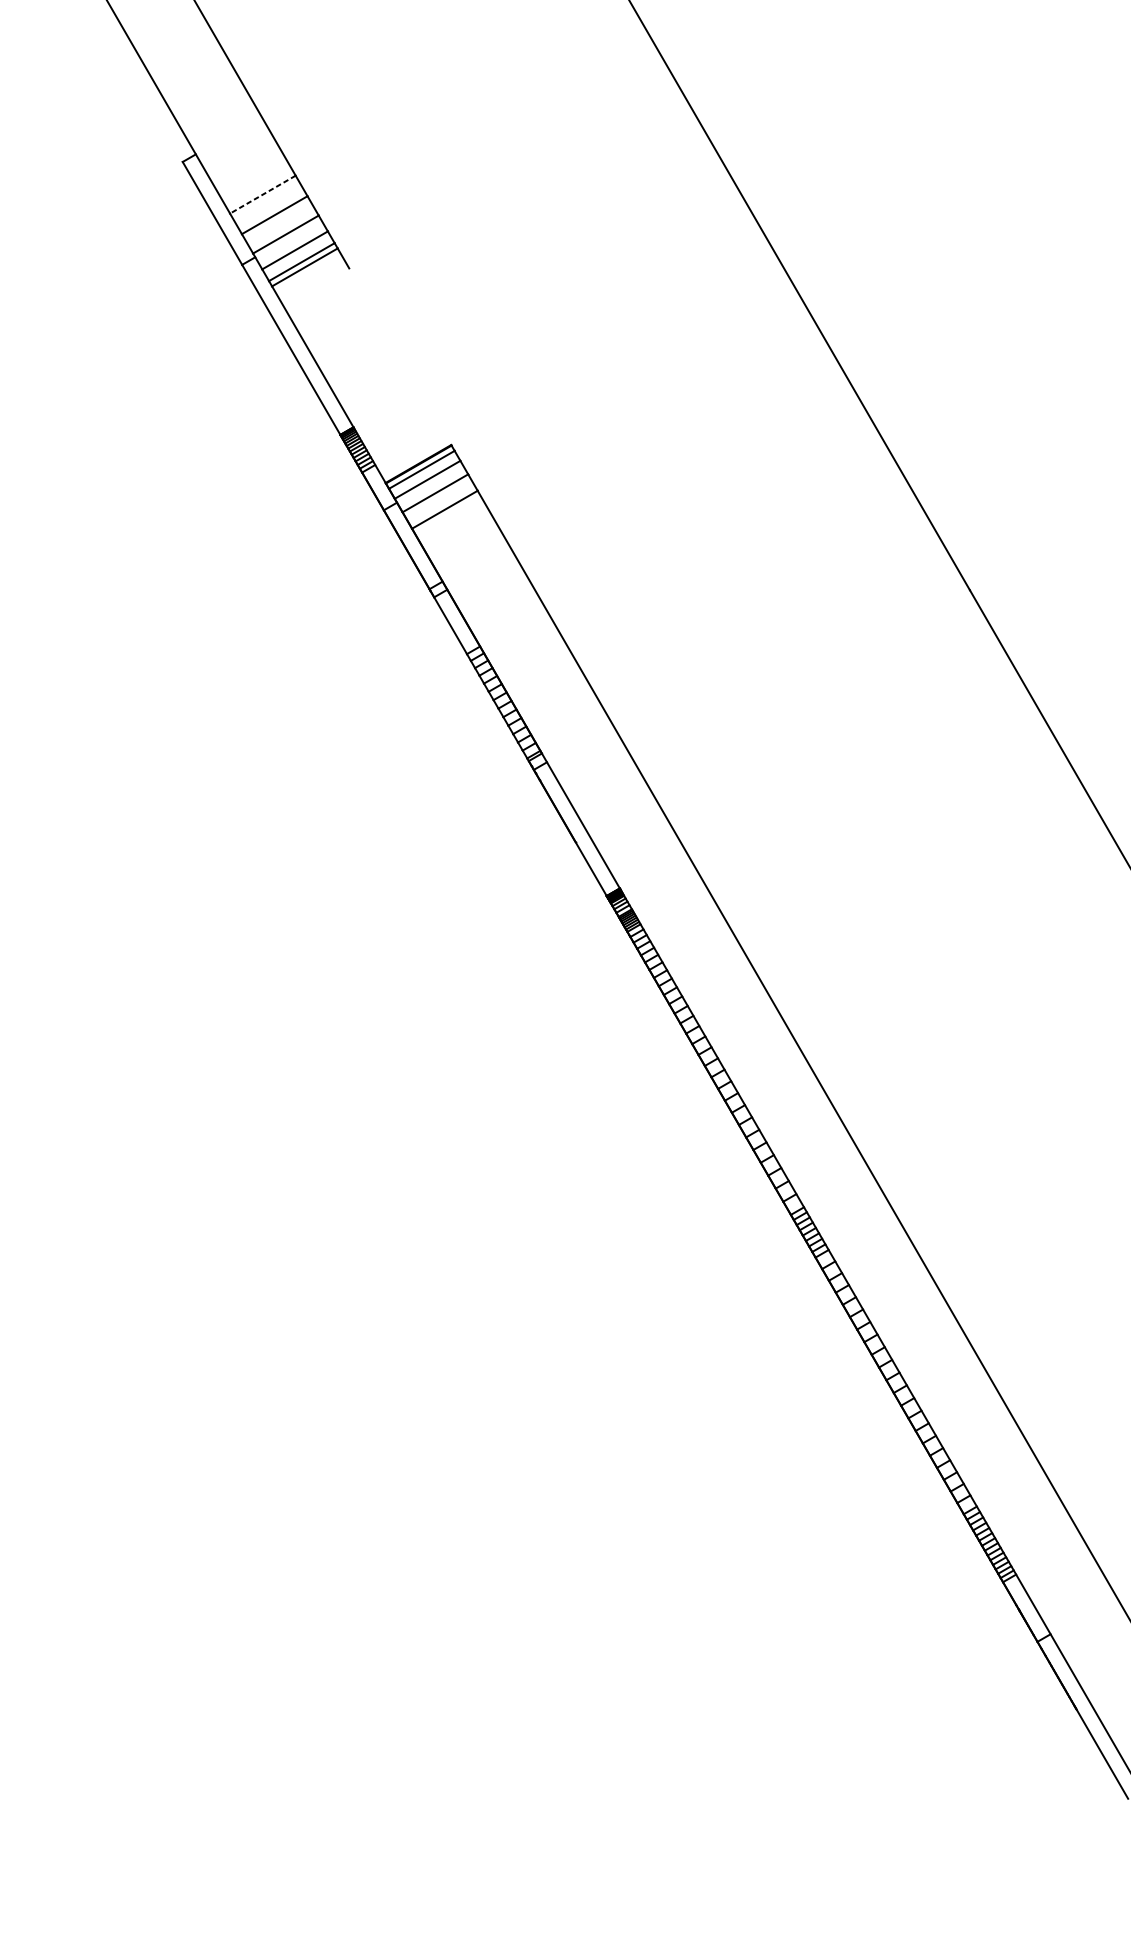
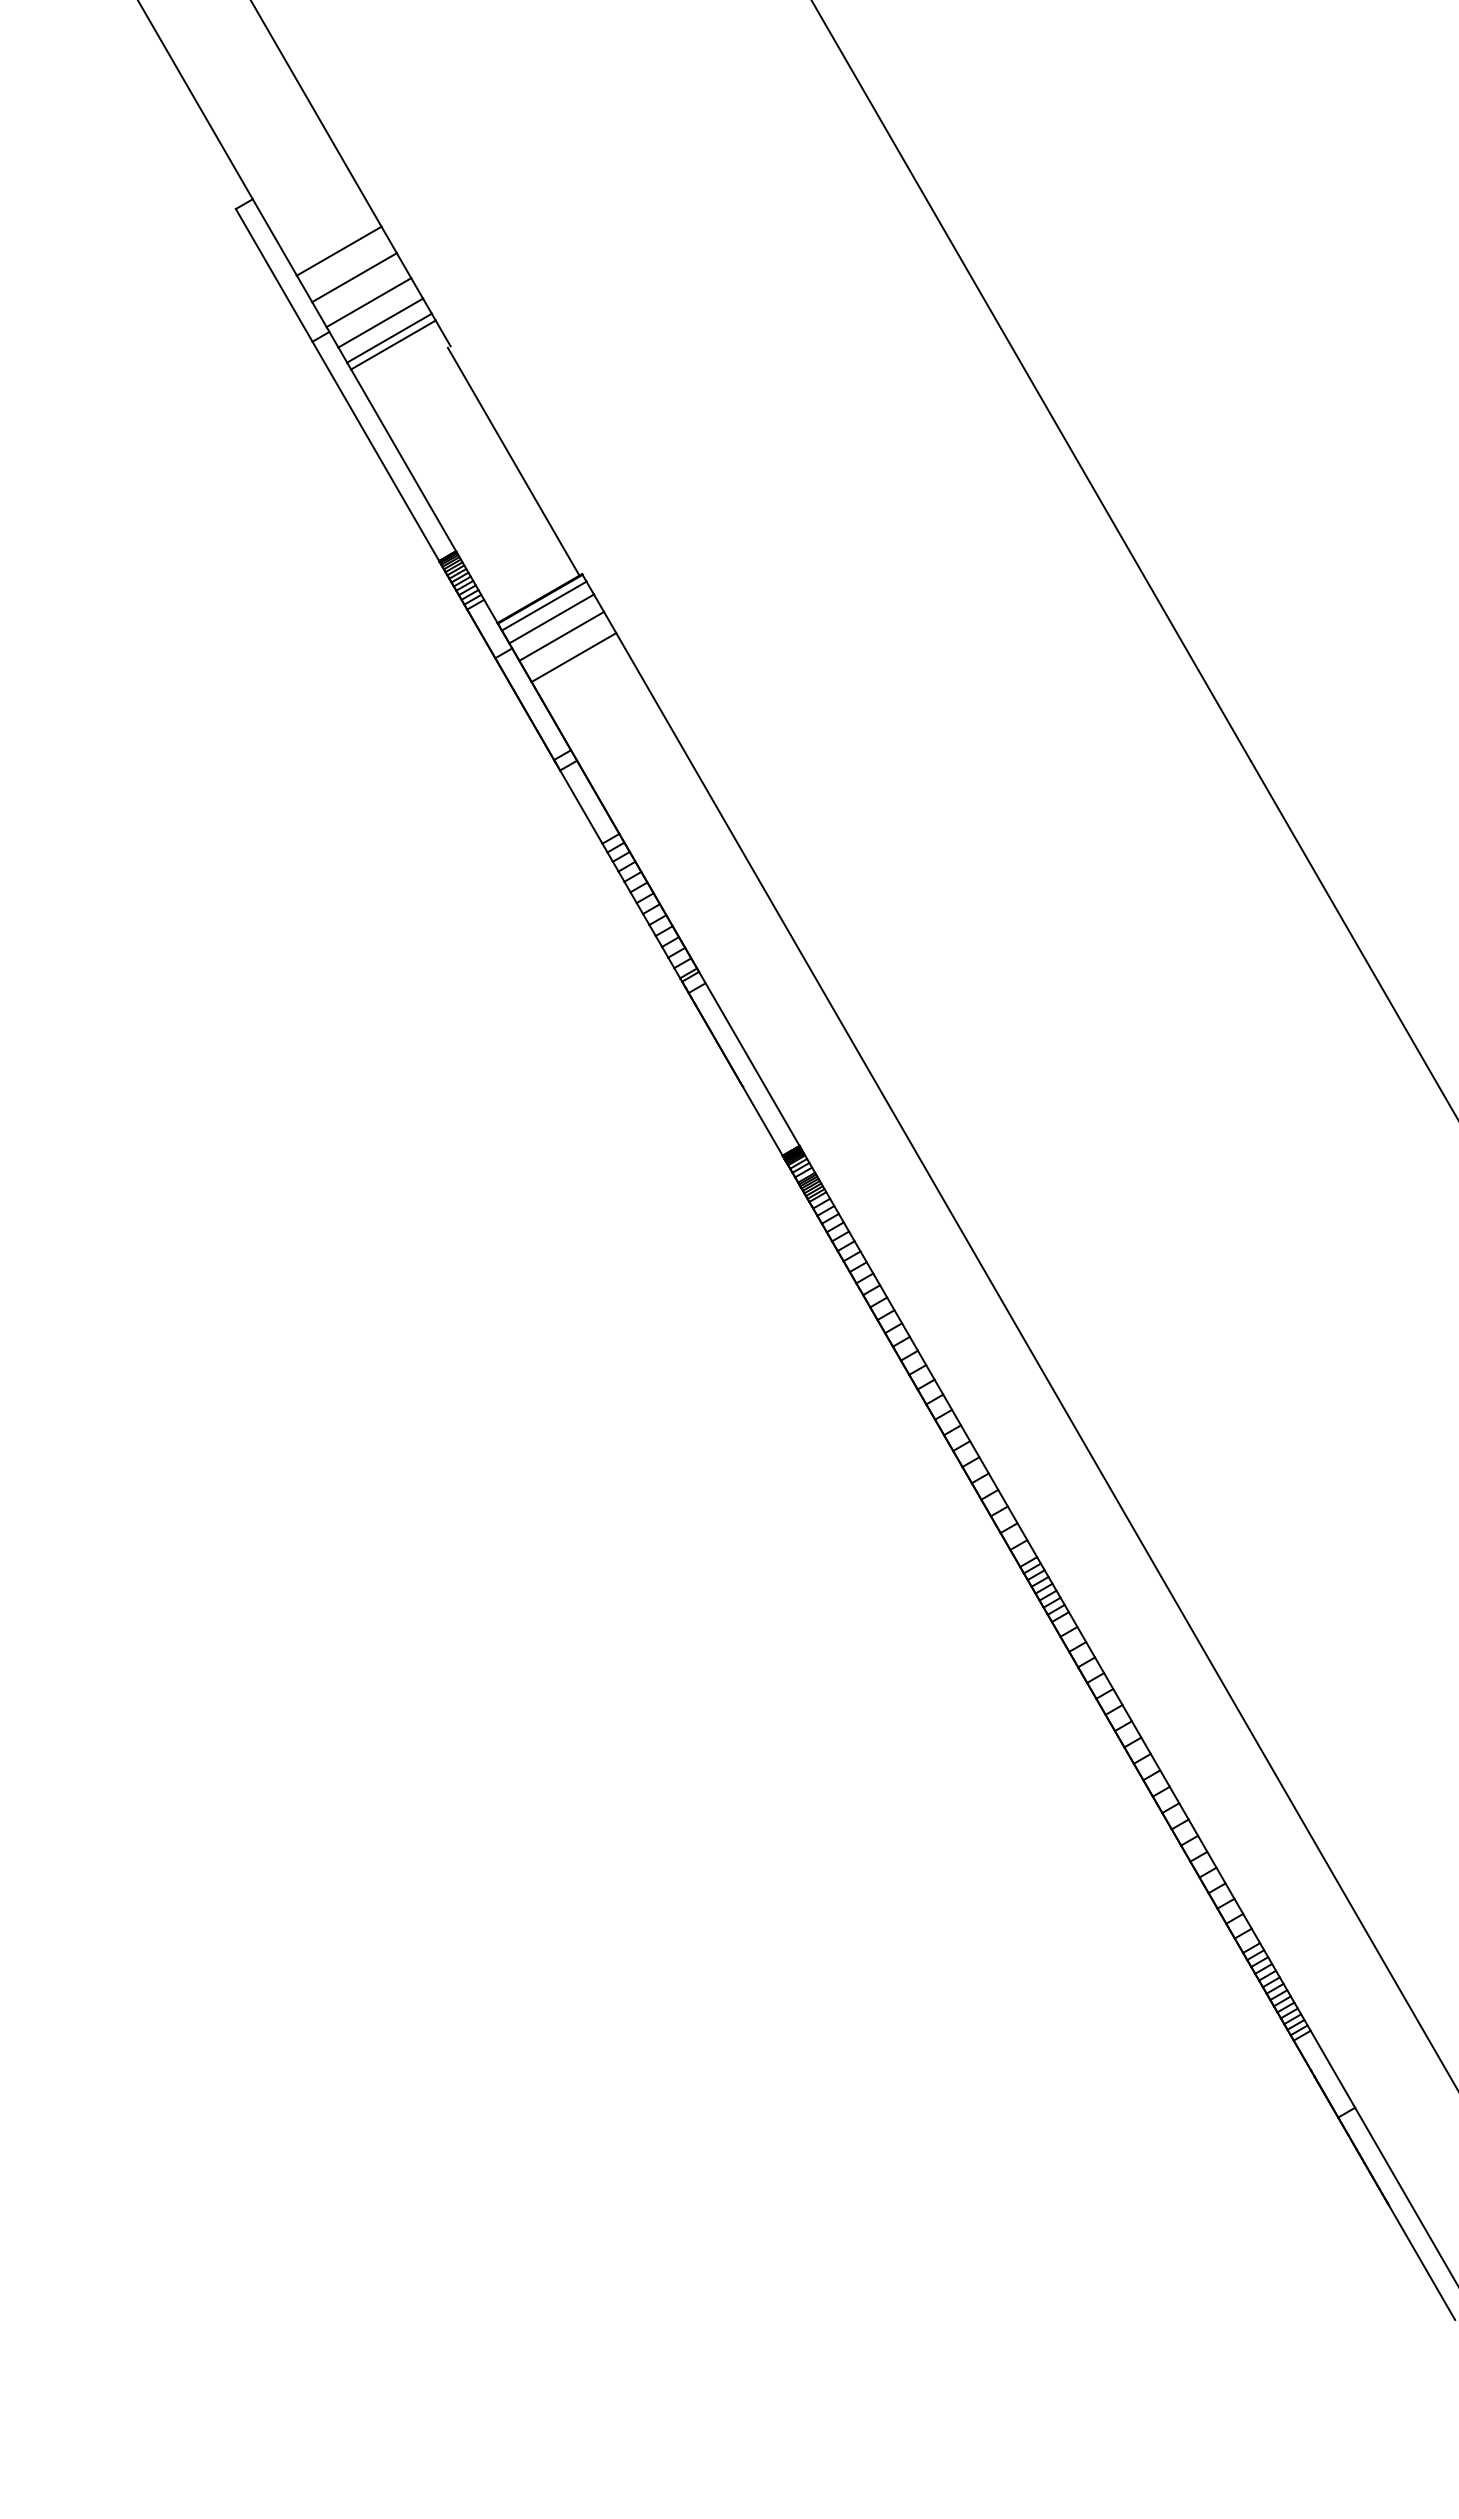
line: (263, 194) -> (339, 251), dashed -> solid
line: (398, 357) -> (513, 461), added

